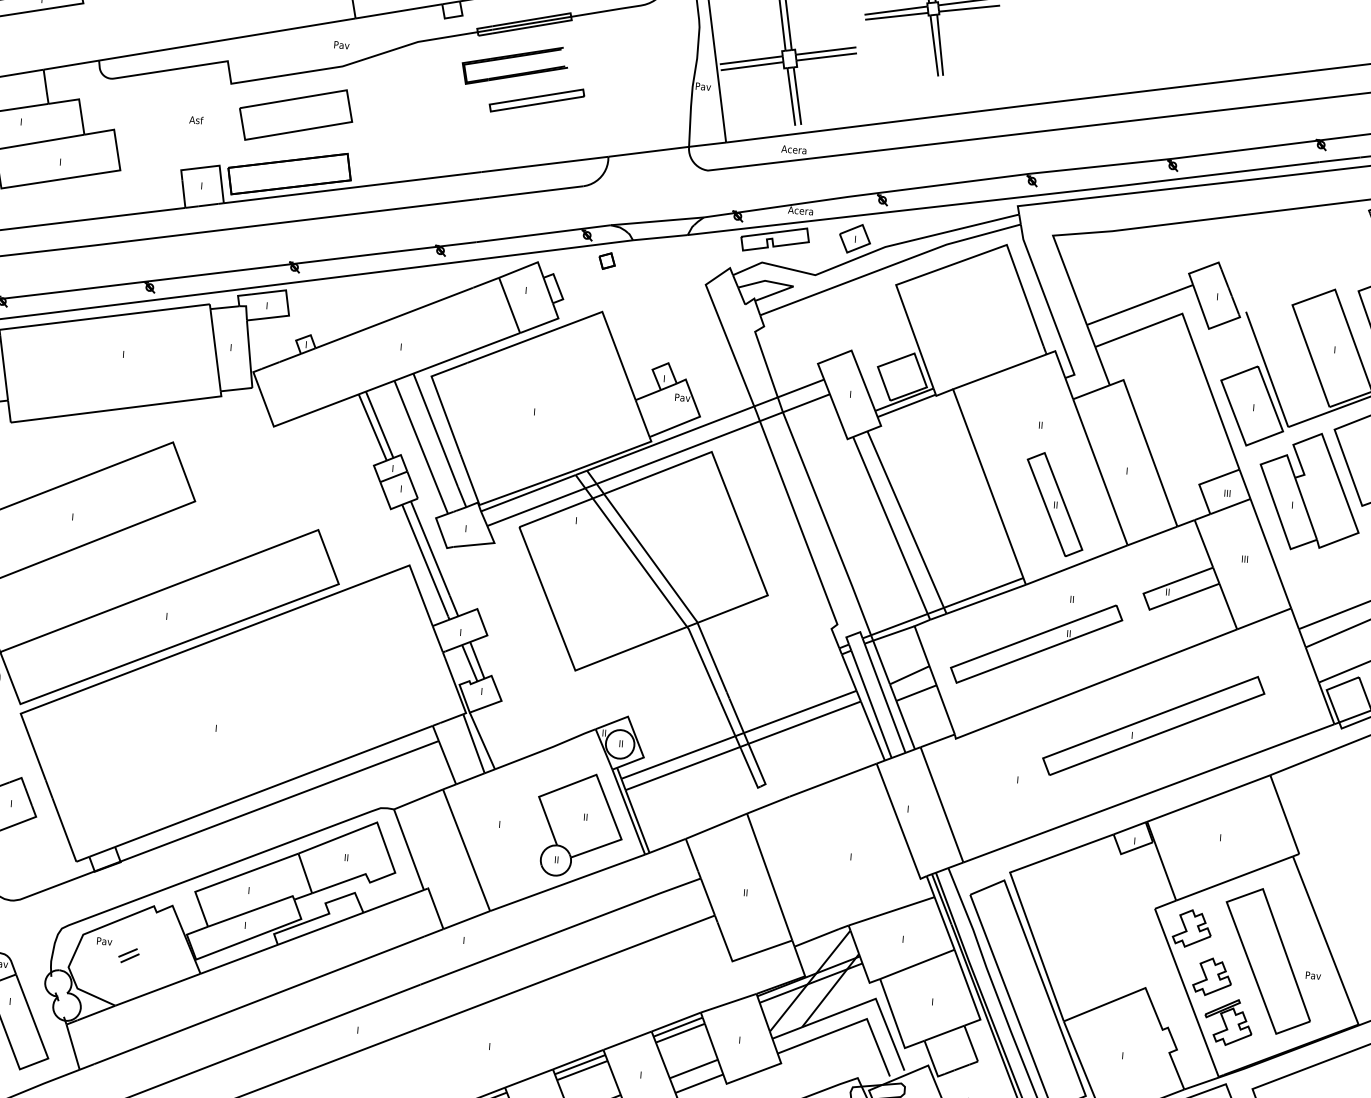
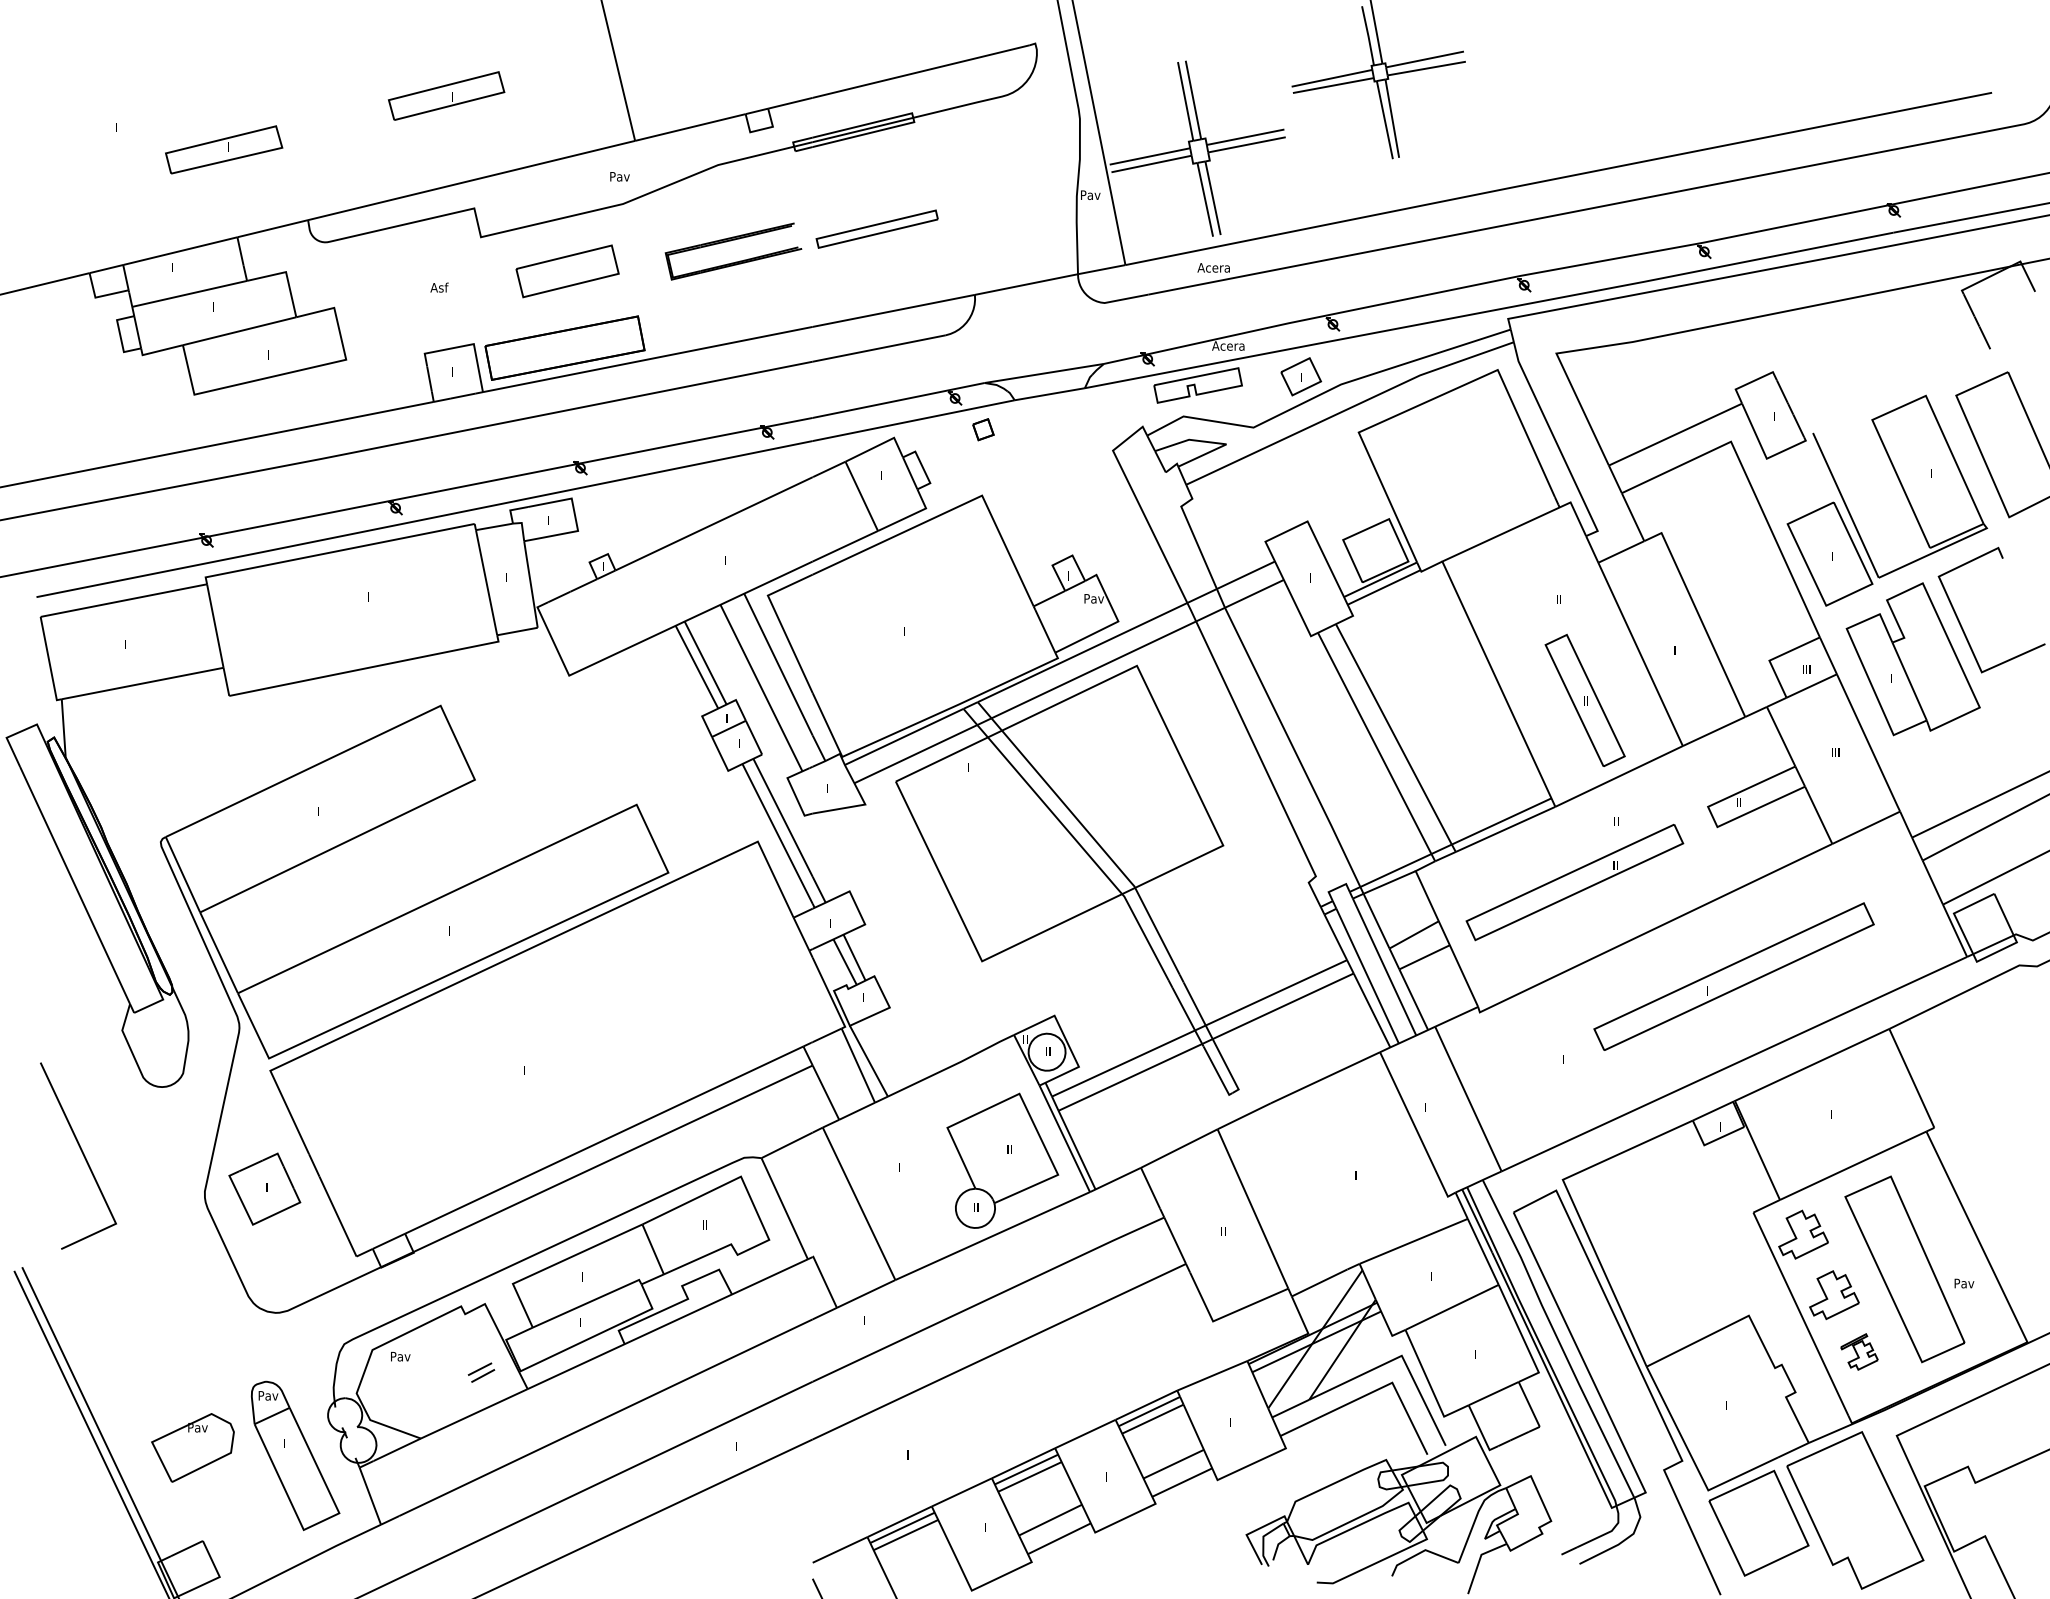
part: (514, 57) -> (731, 241), moved
part: (295, 115) -> (567, 271), size x0.7
part: (128, 955) -> (481, 1372), moved
part: (1228, 1021) -> (1859, 1351), size x0.6

